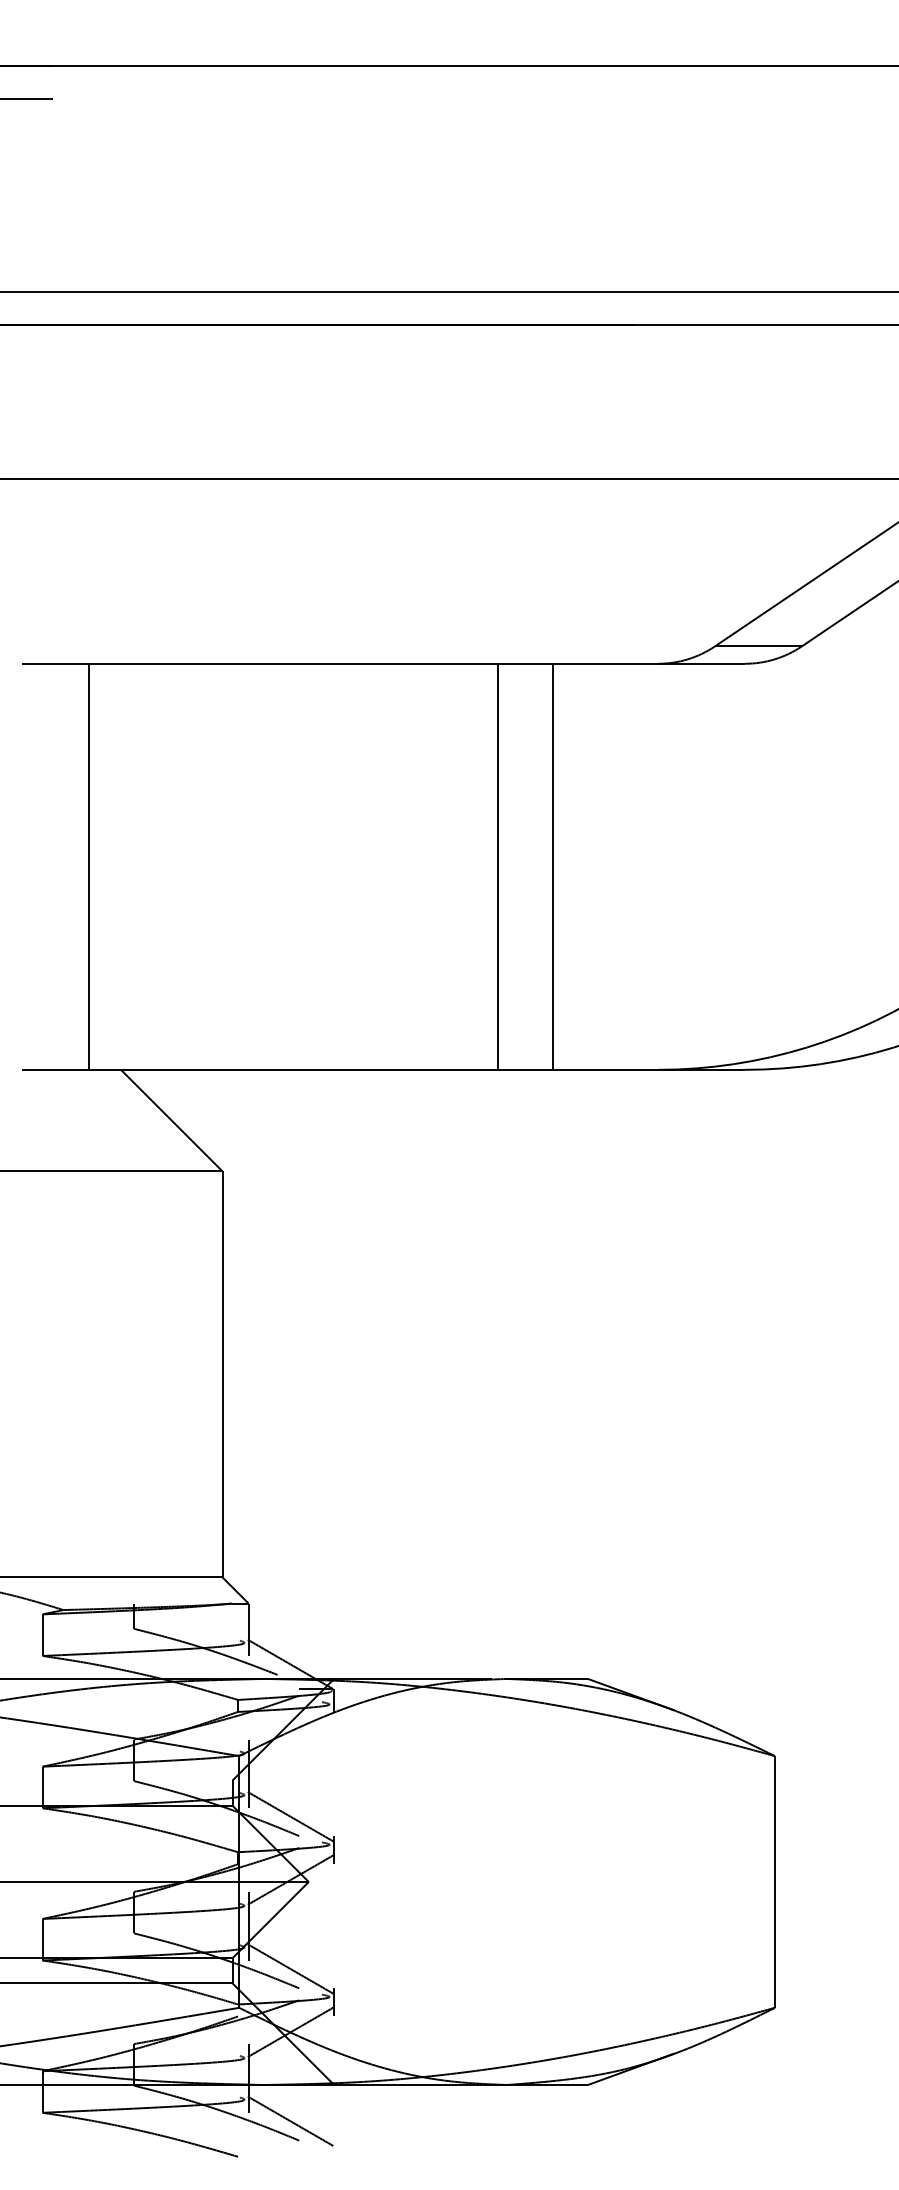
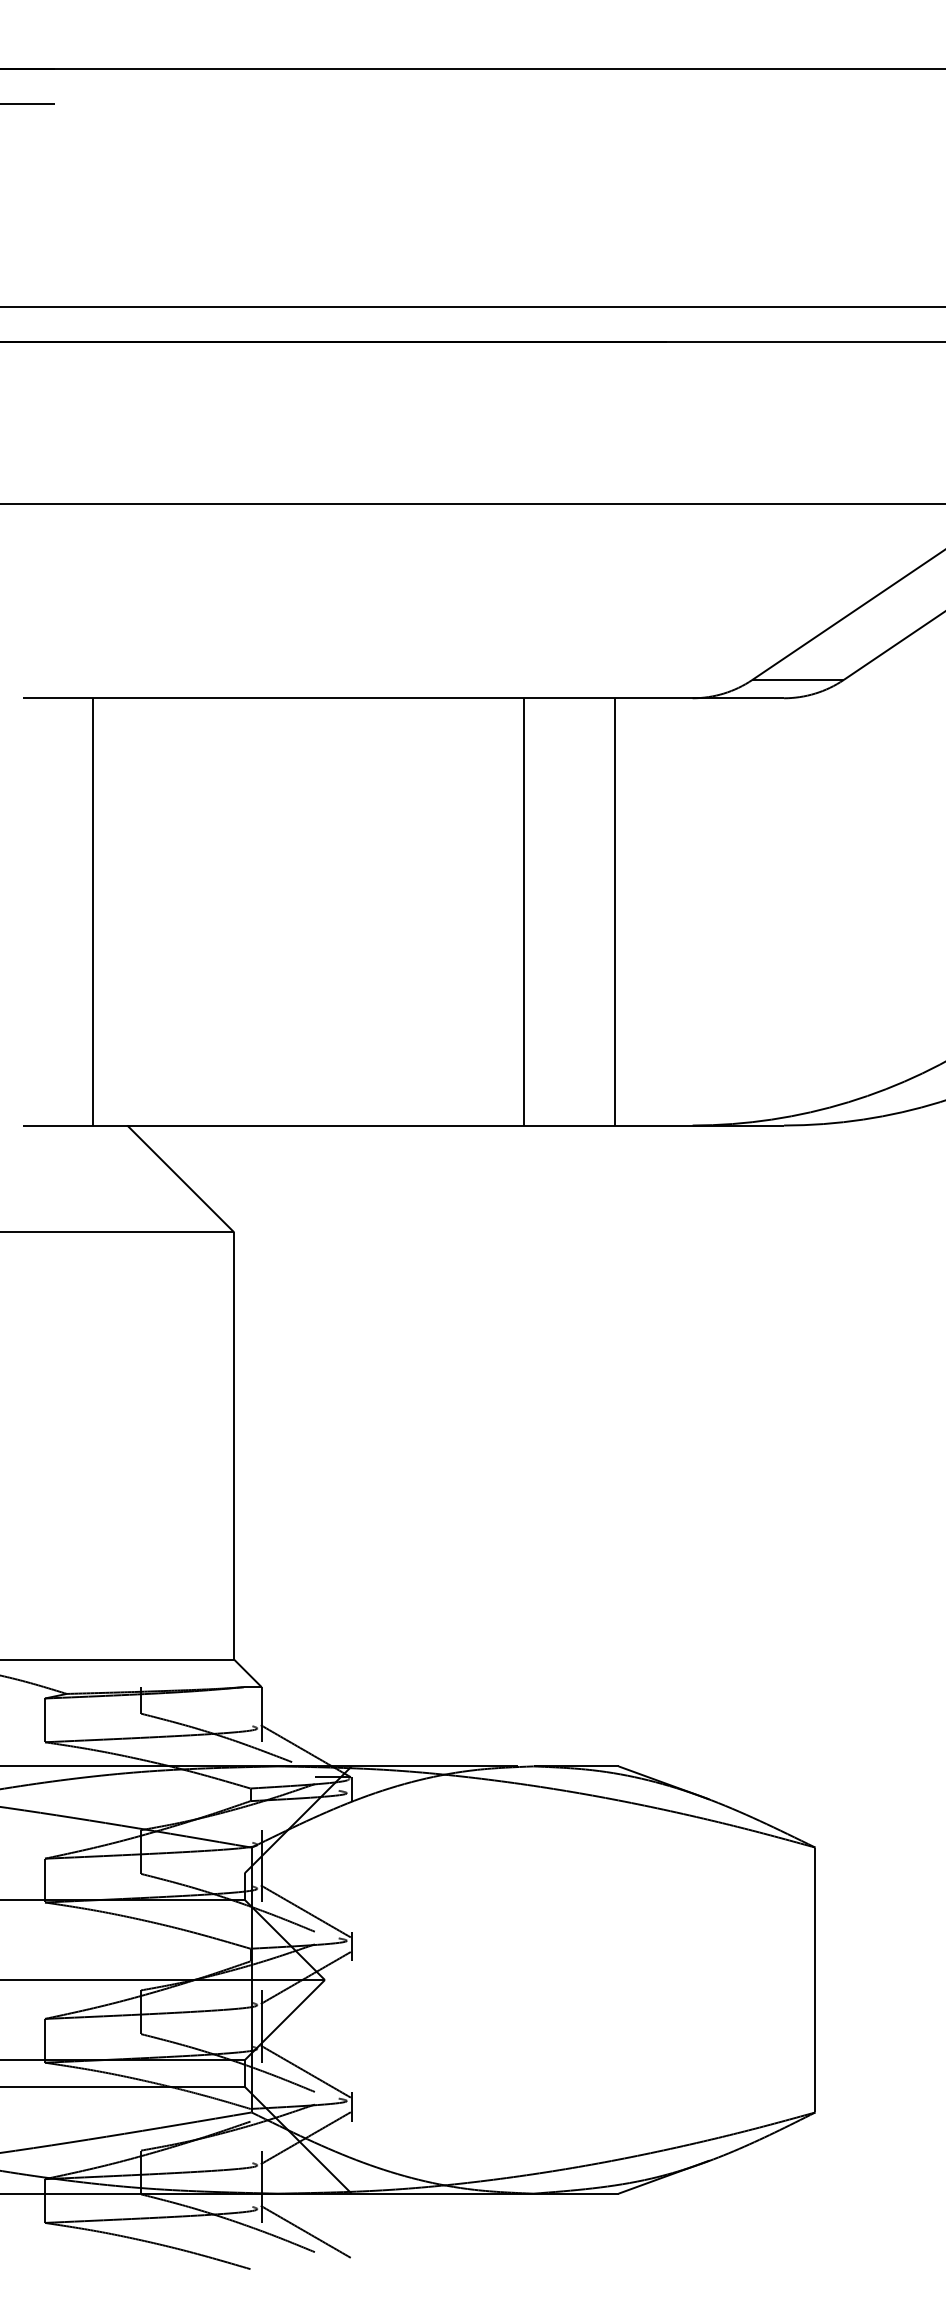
line: (553, 866) -> (615, 911), moved

